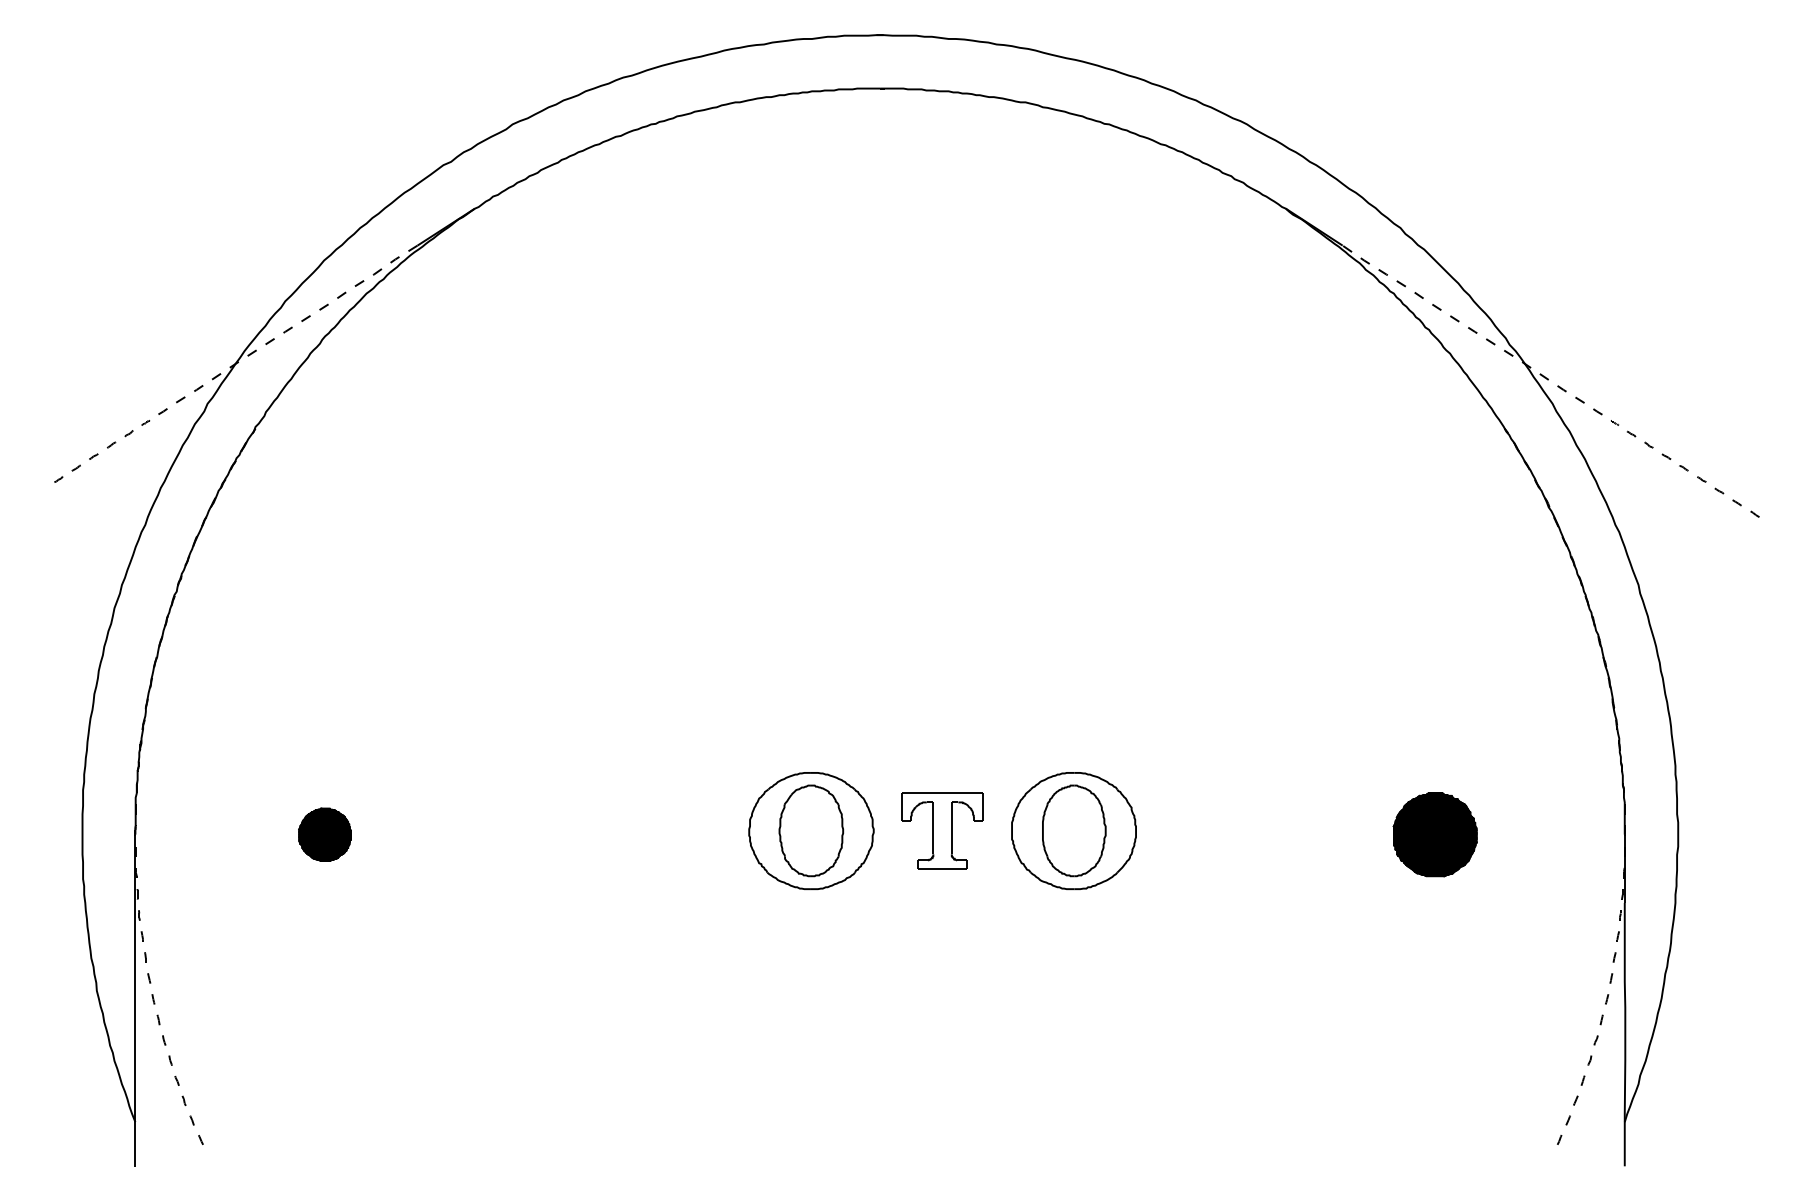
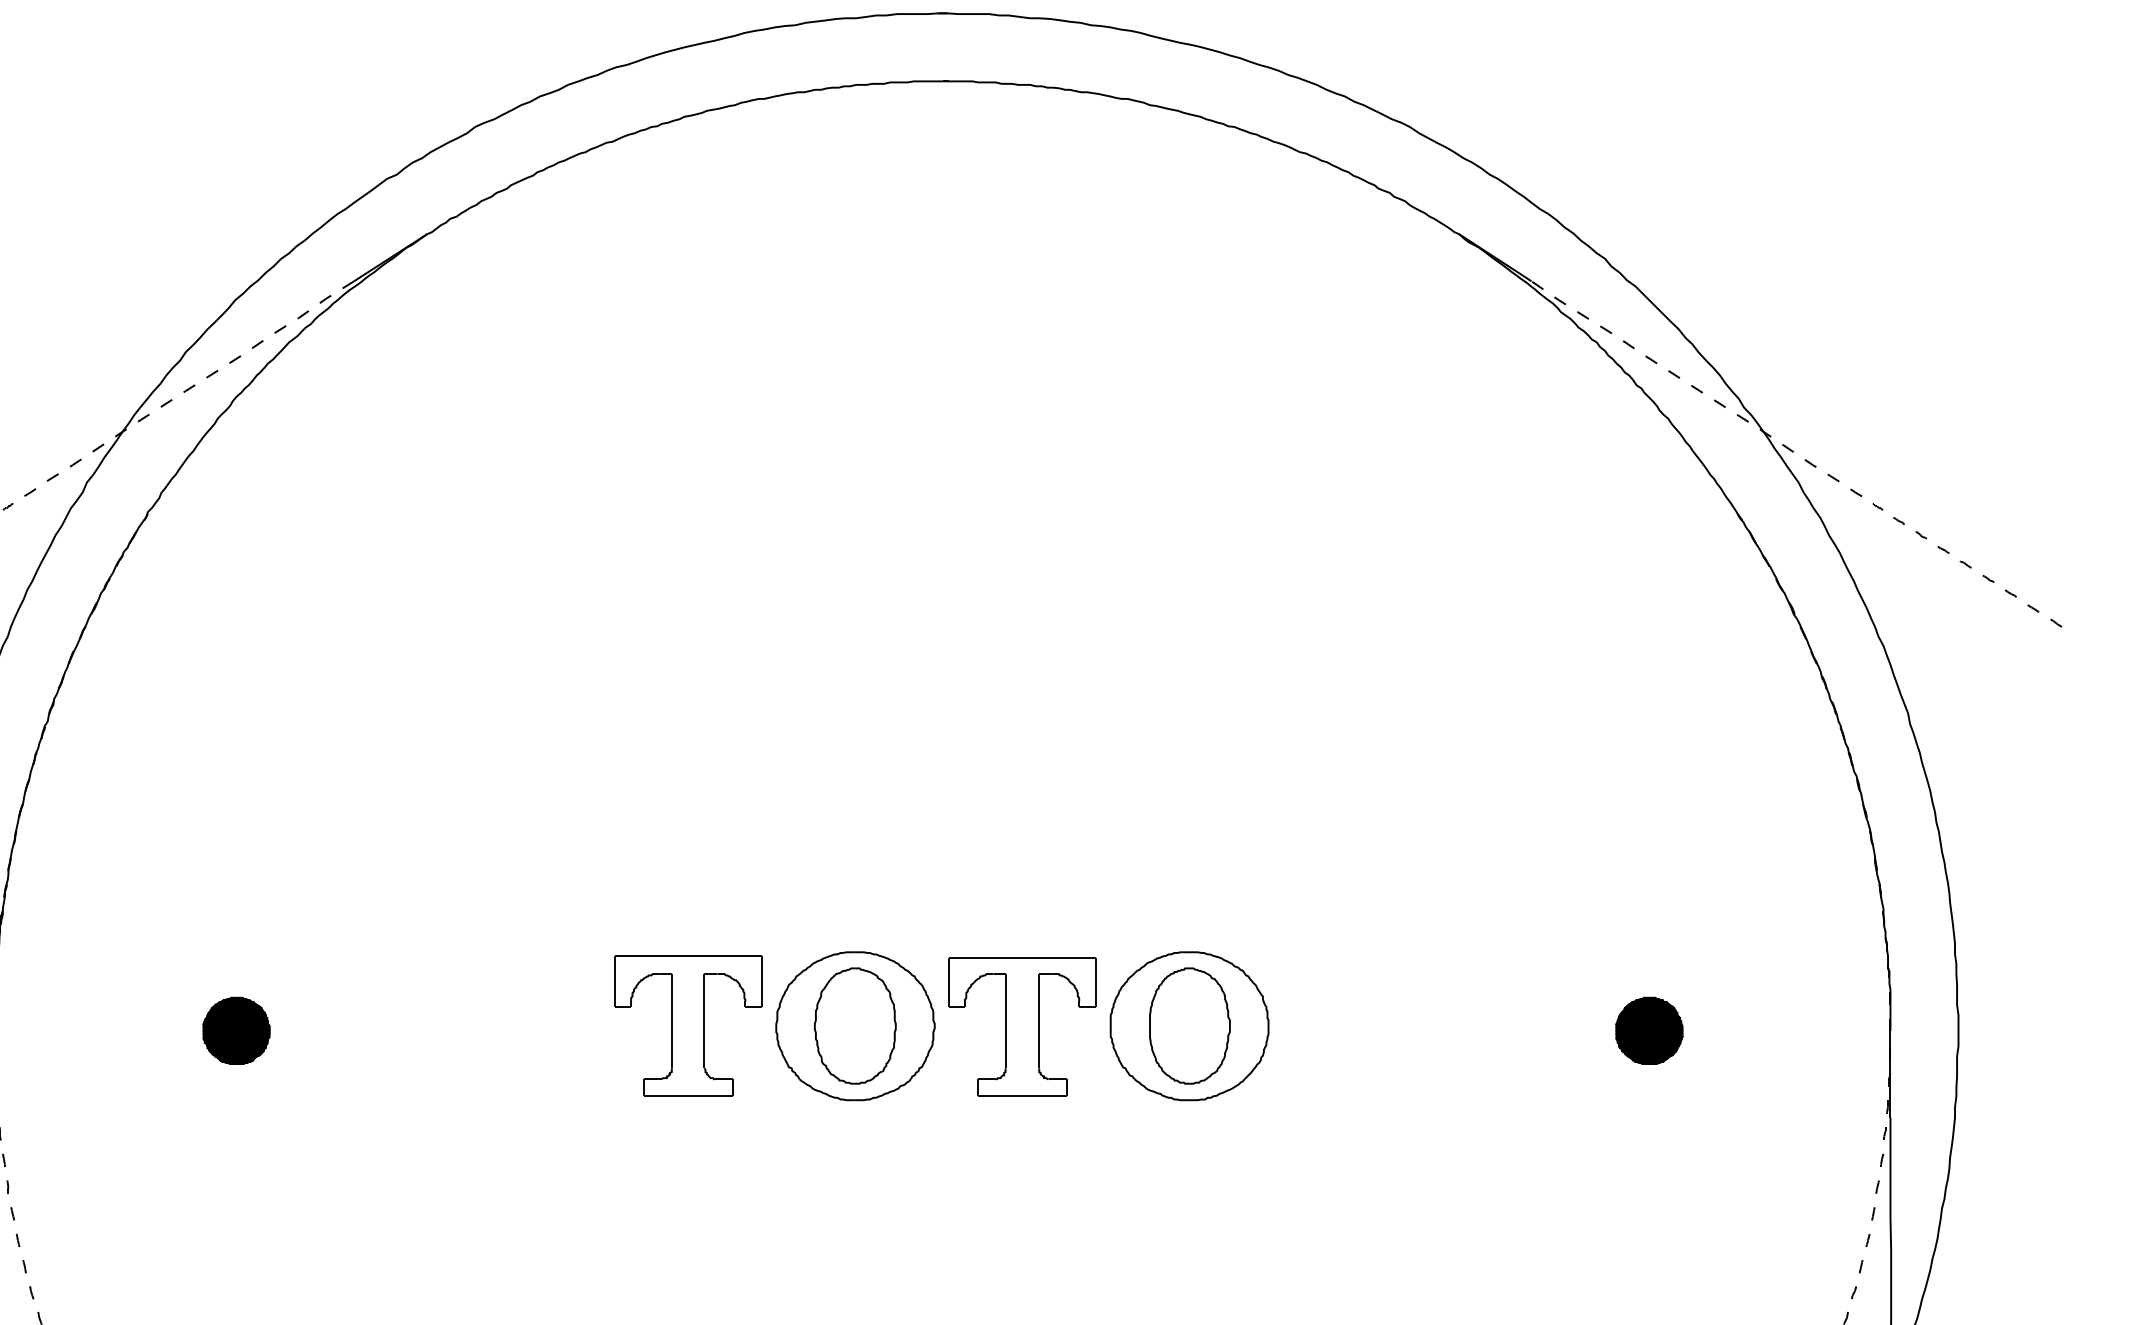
part: (680, 830) -> (688, 1025), added
part: (942, 831) -> (1022, 1026), size x1.43
part: (1435, 834) -> (1649, 1030), size x0.62

